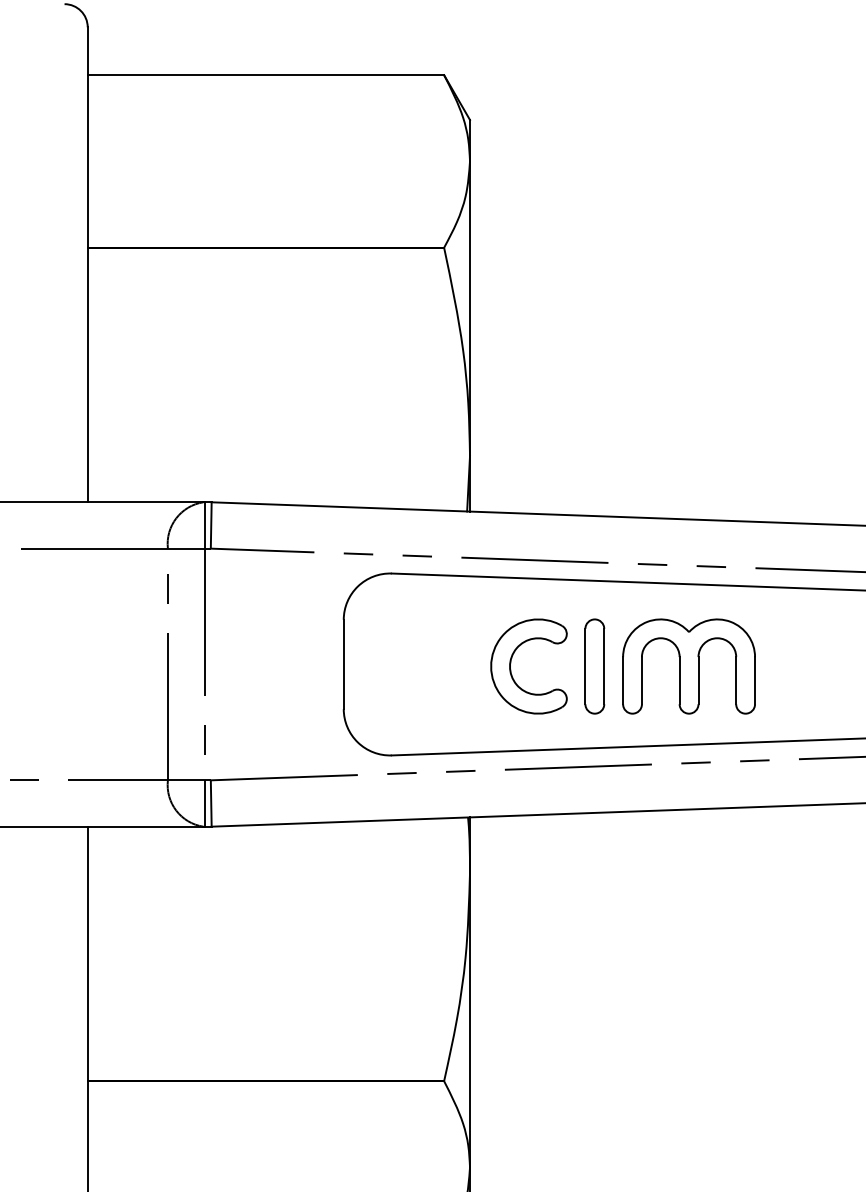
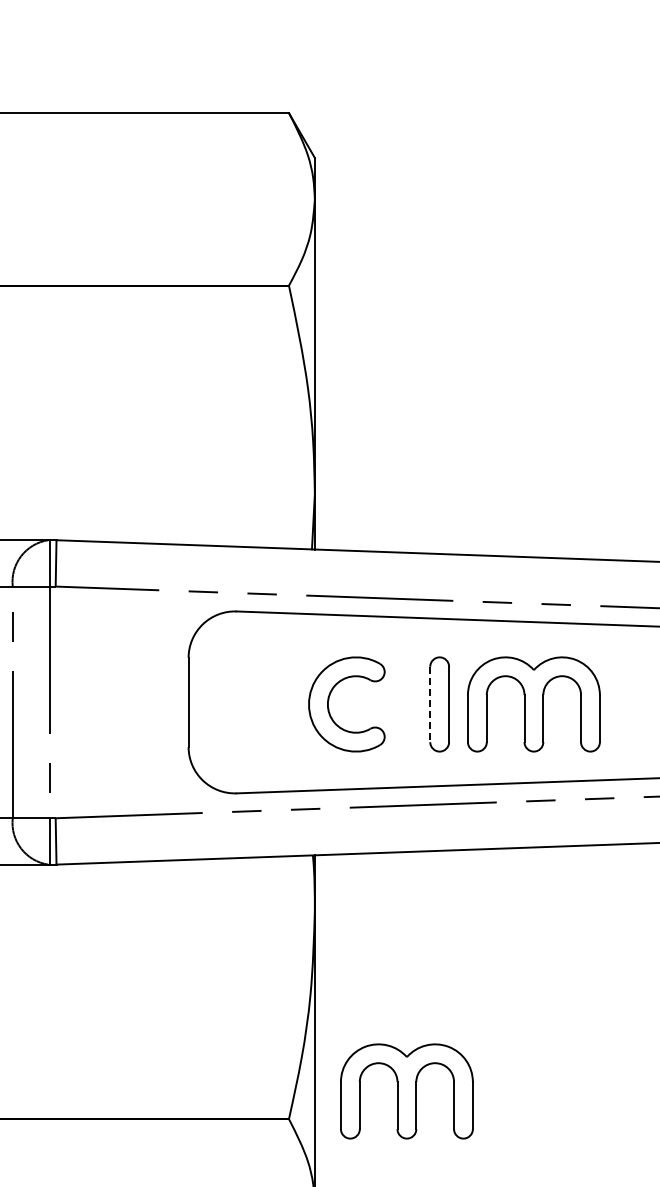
part: (511, 663) -> (329, 701), moved
line: (585, 666) -> (430, 704), solid -> dashed
part: (561, 1053) -> (406, 1091), added

